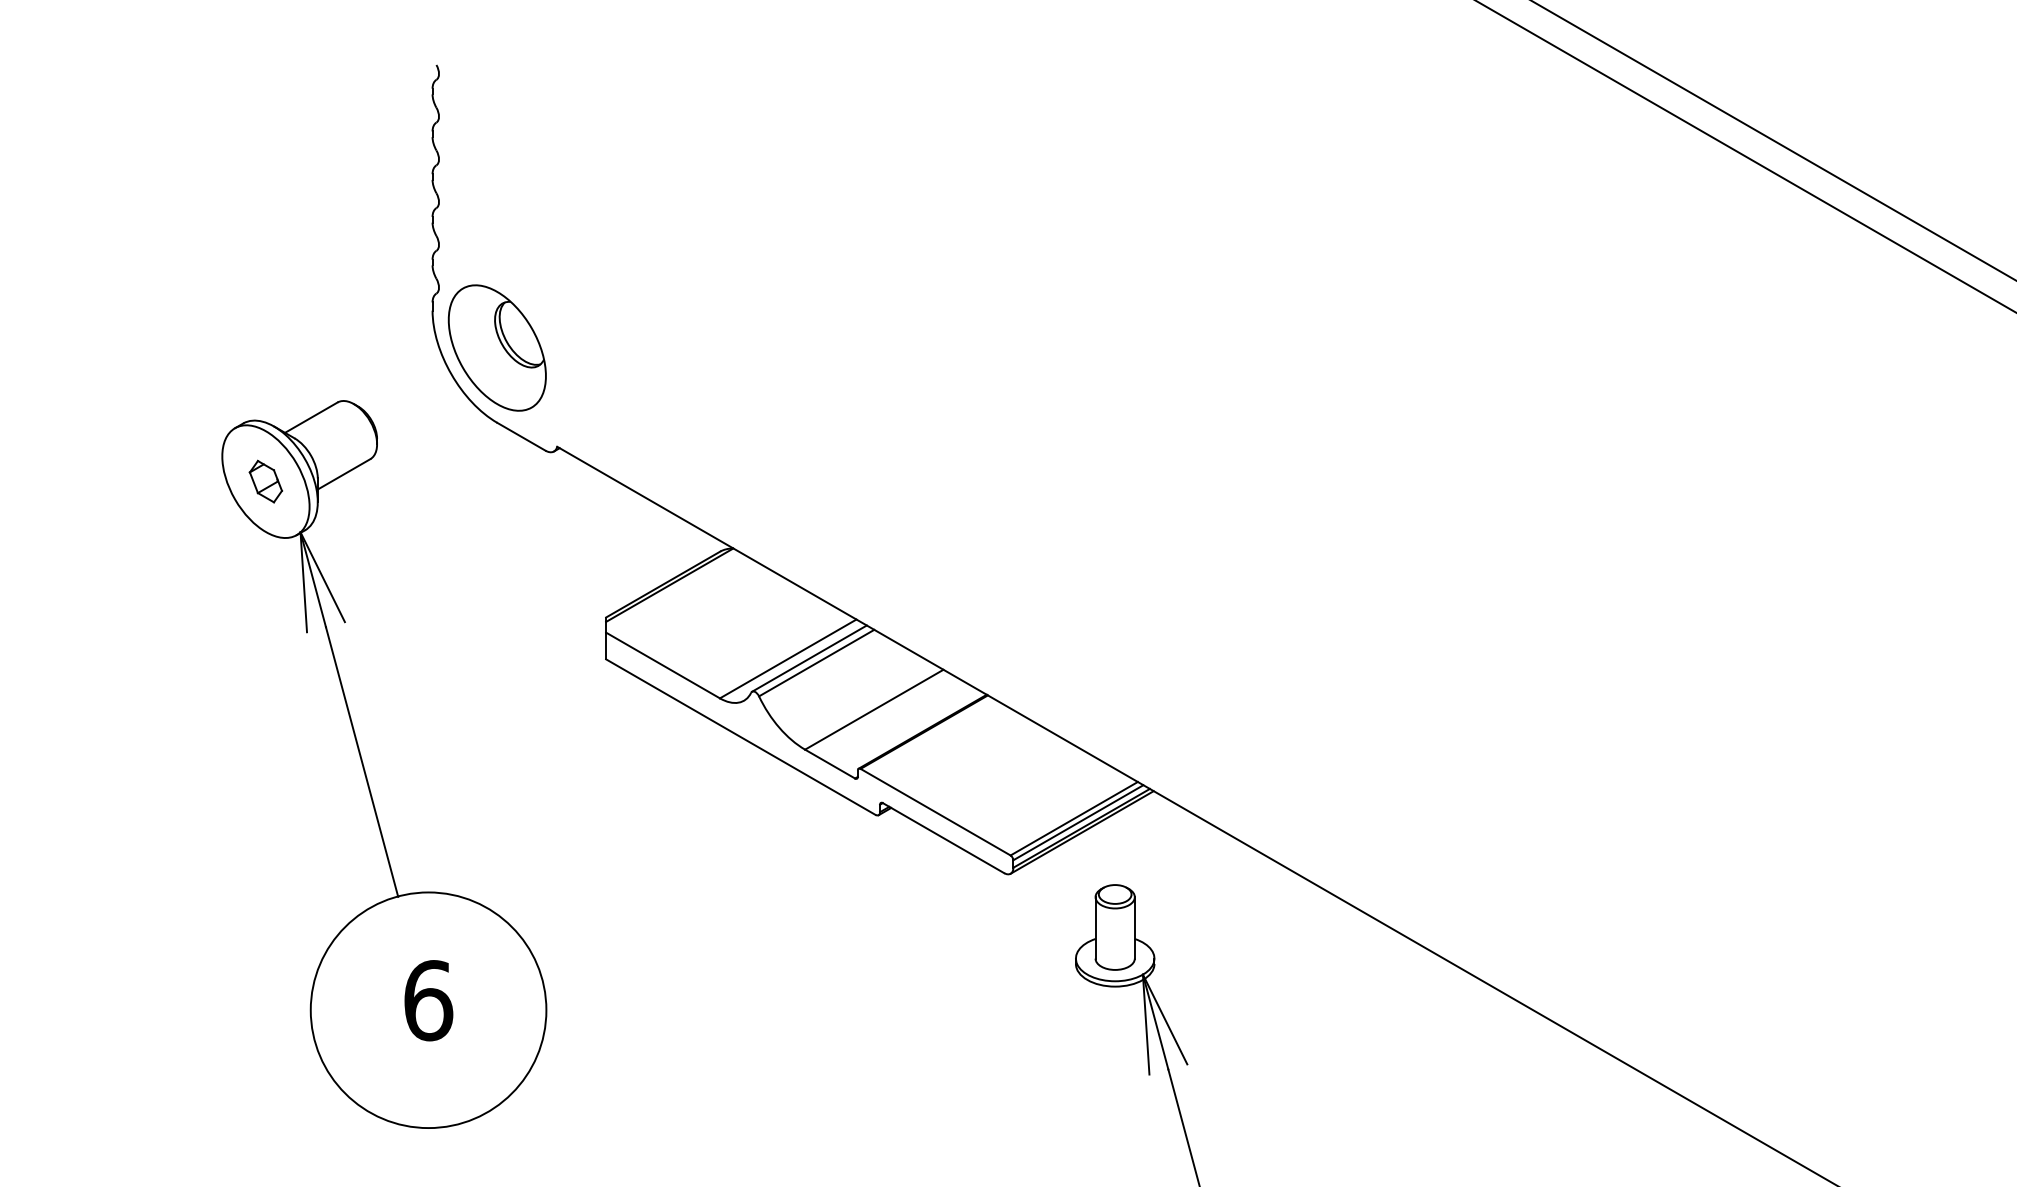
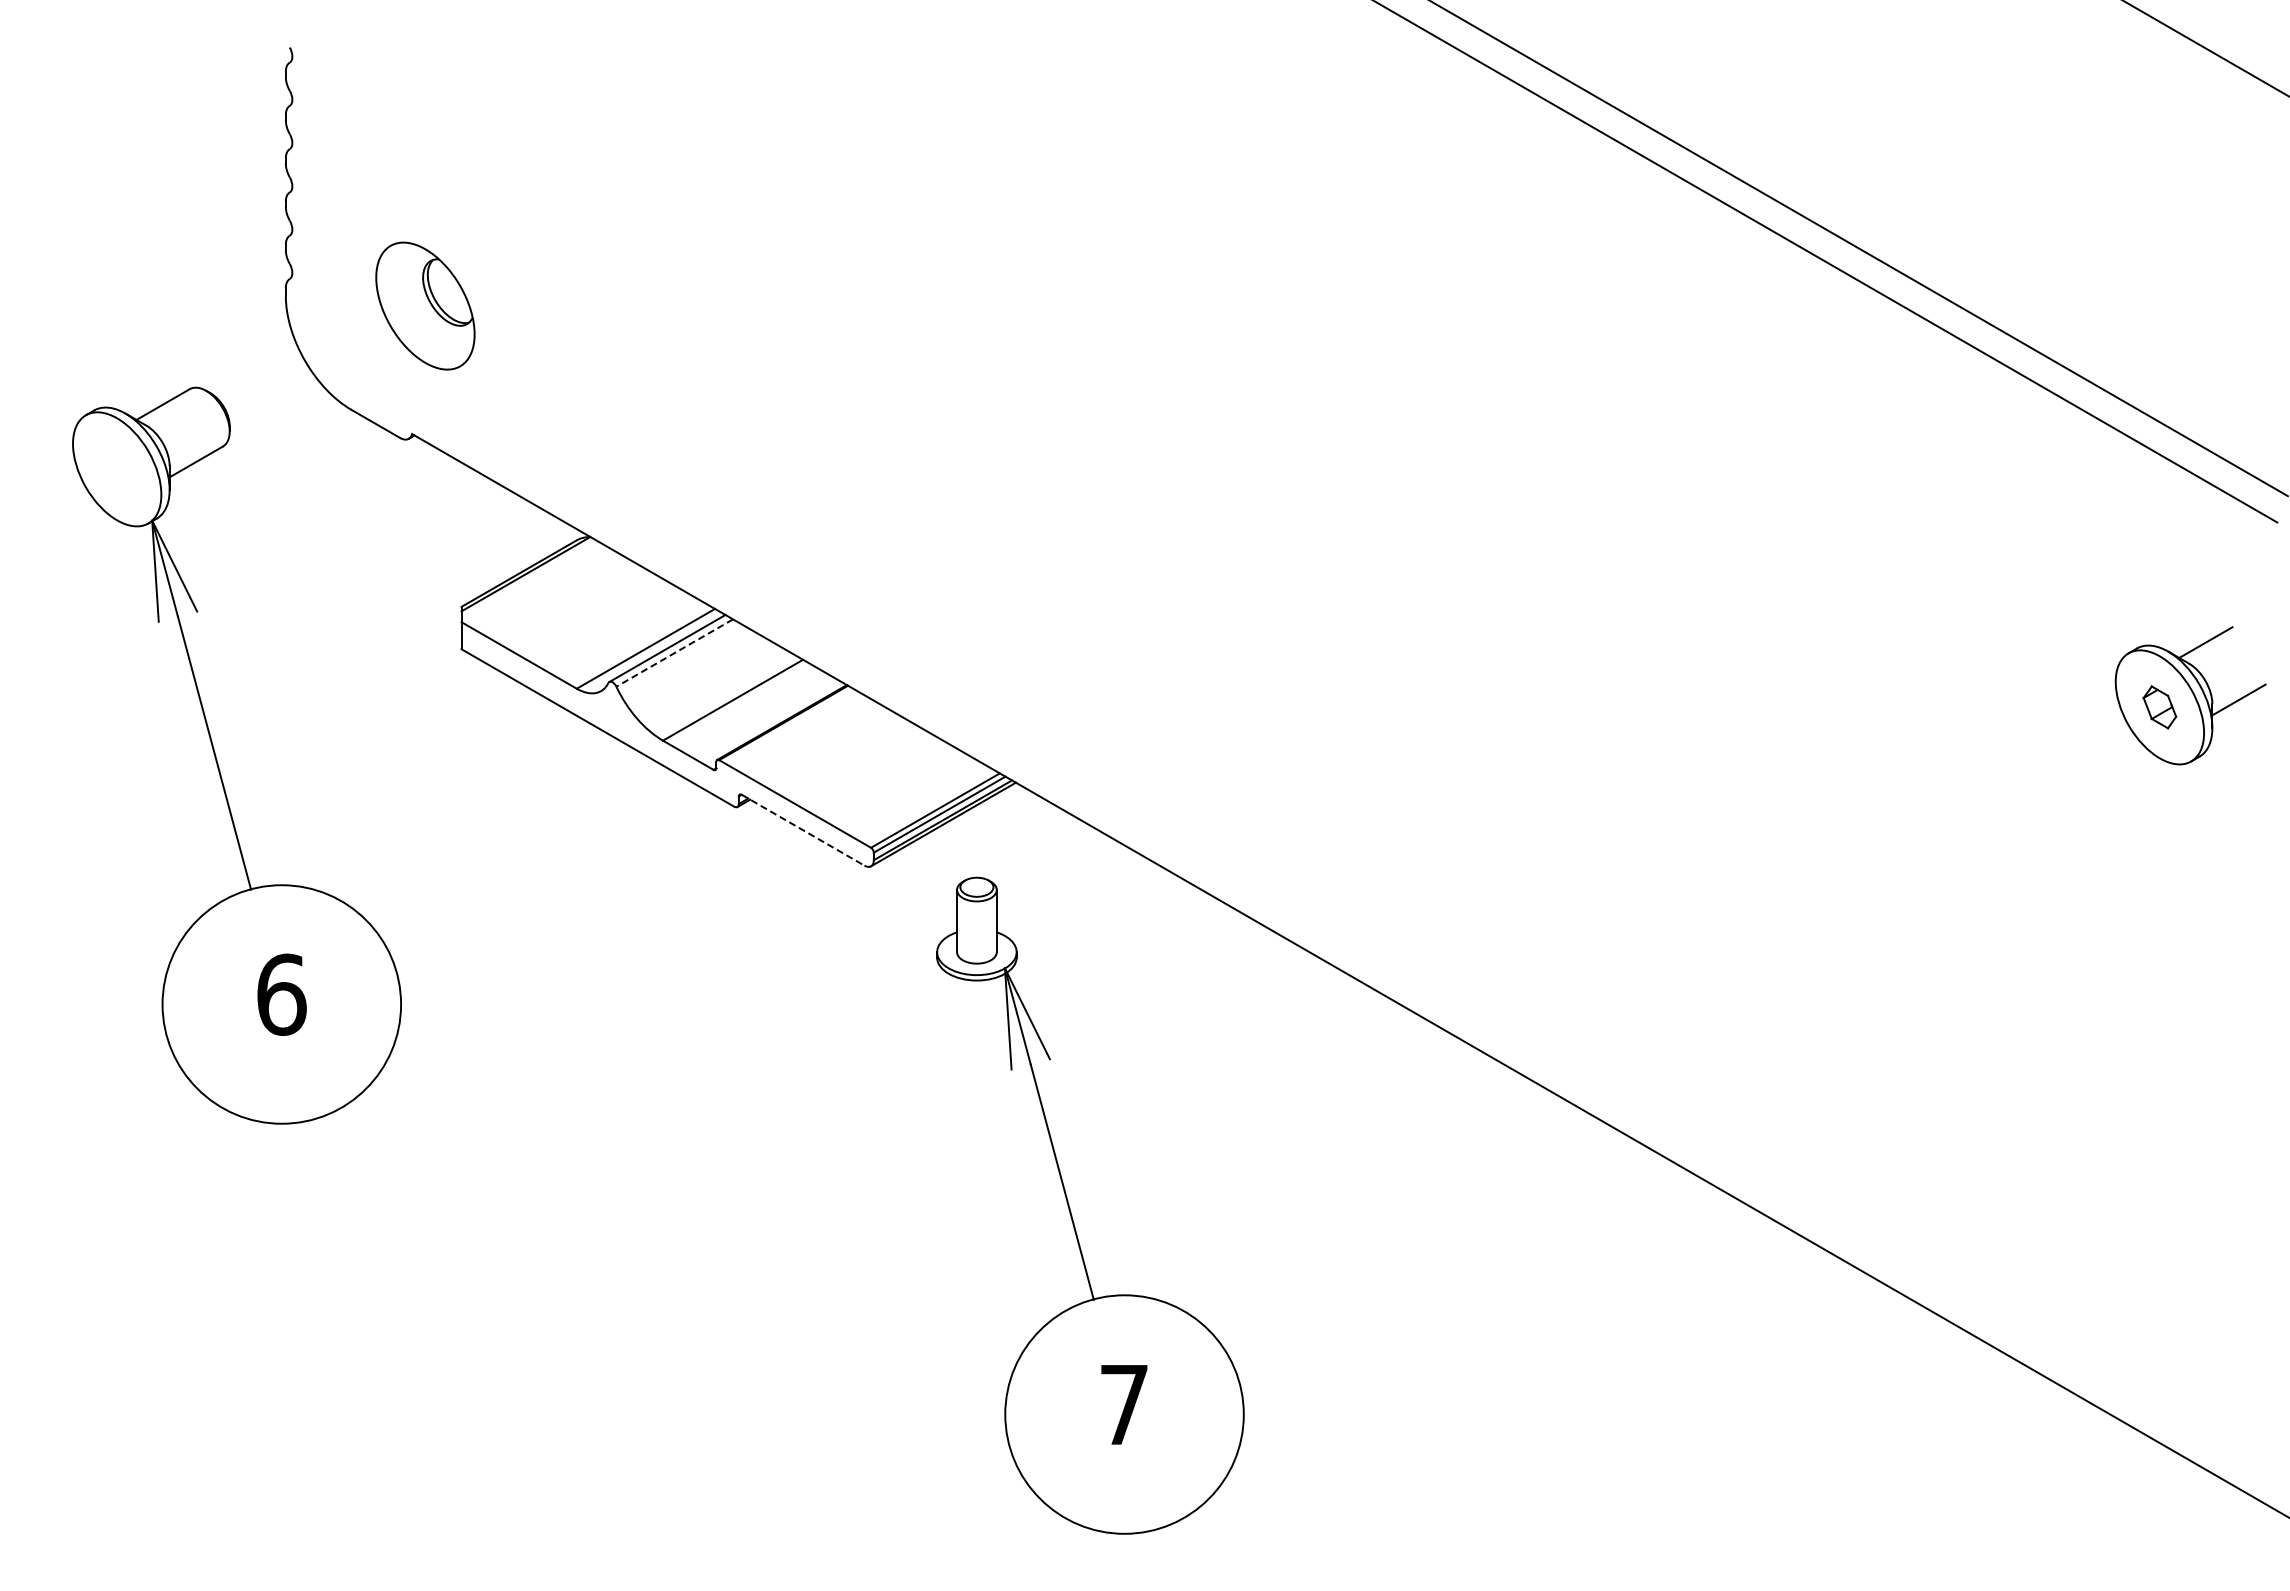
part: (497, 347) -> (425, 305), moved
part: (265, 481) -> (116, 469), removed
line: (816, 663) -> (674, 653), solid -> dashed
line: (943, 838) -> (803, 830), solid -> dashed

